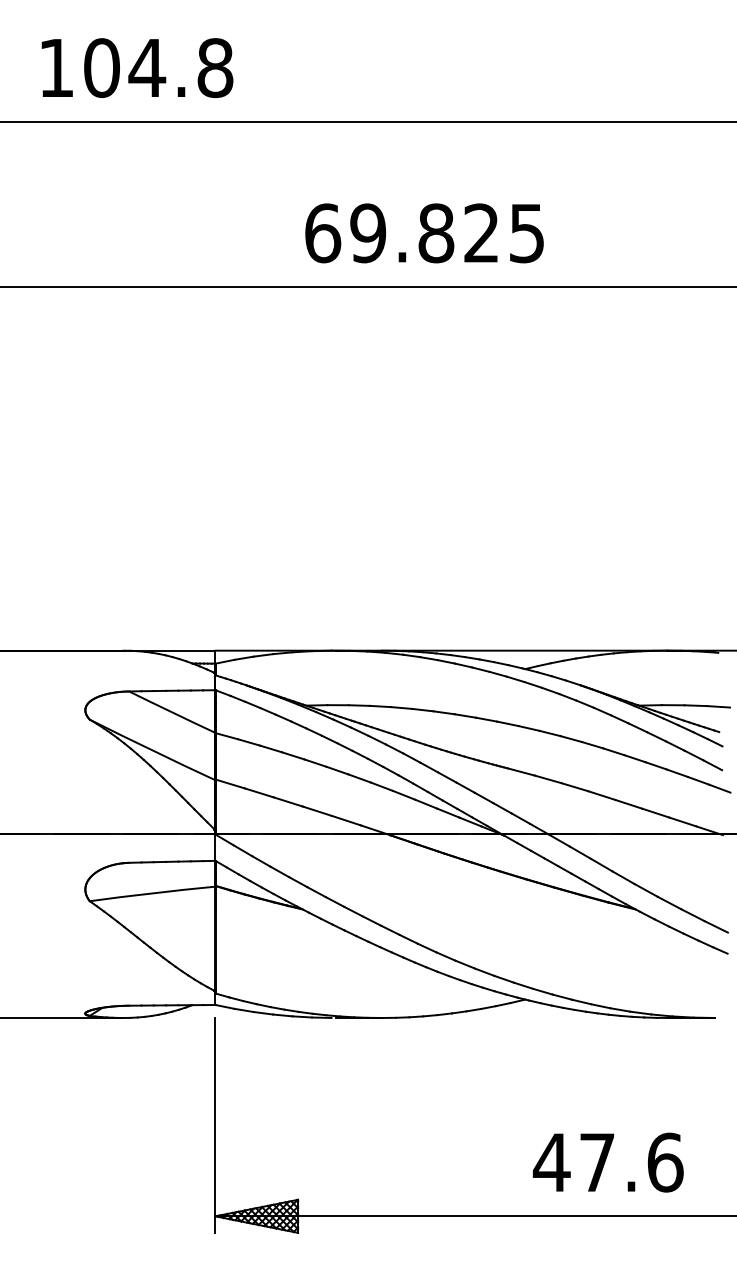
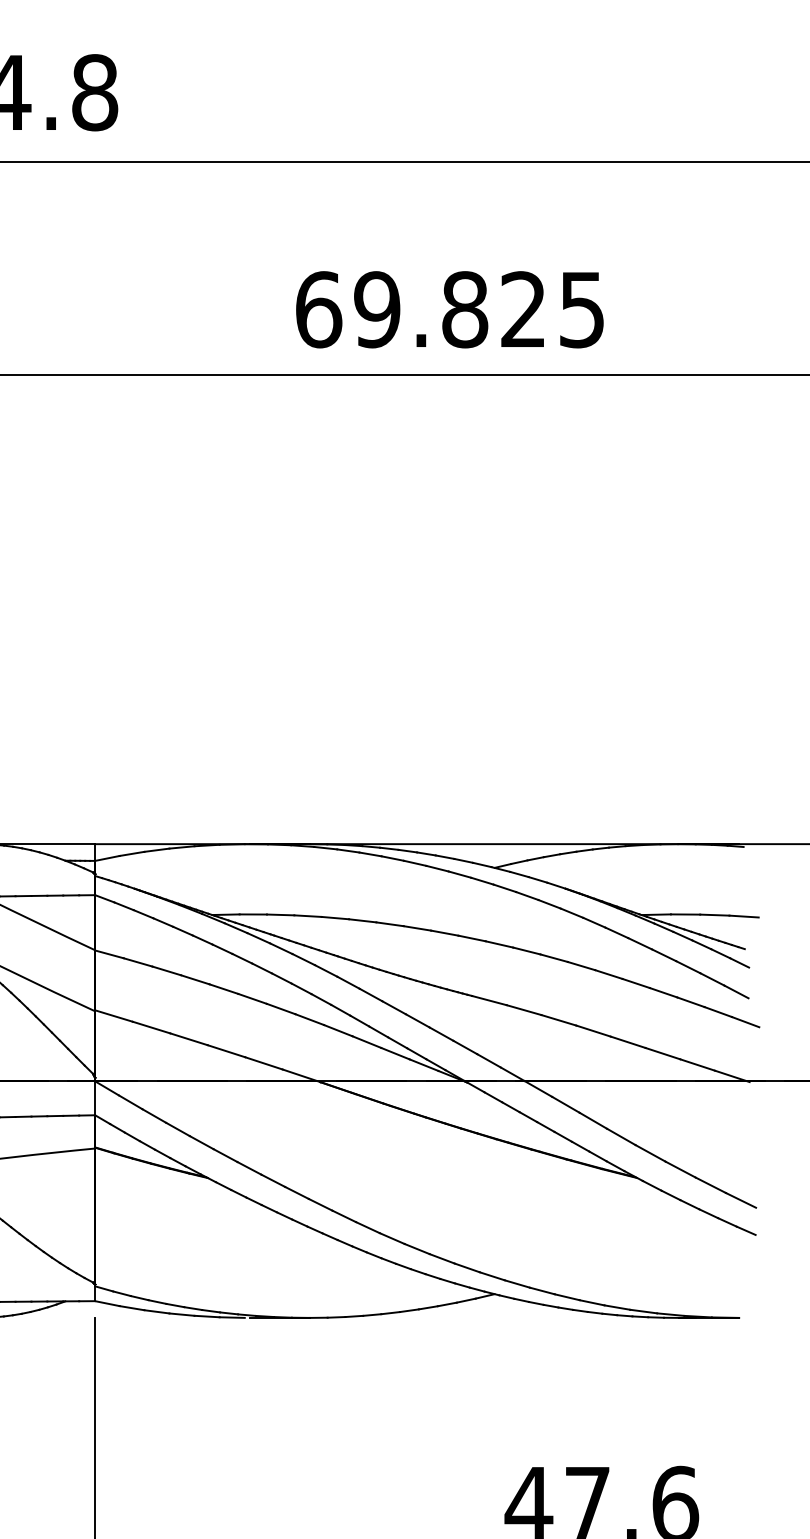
text: (424, 233) -> (449, 309), moved

